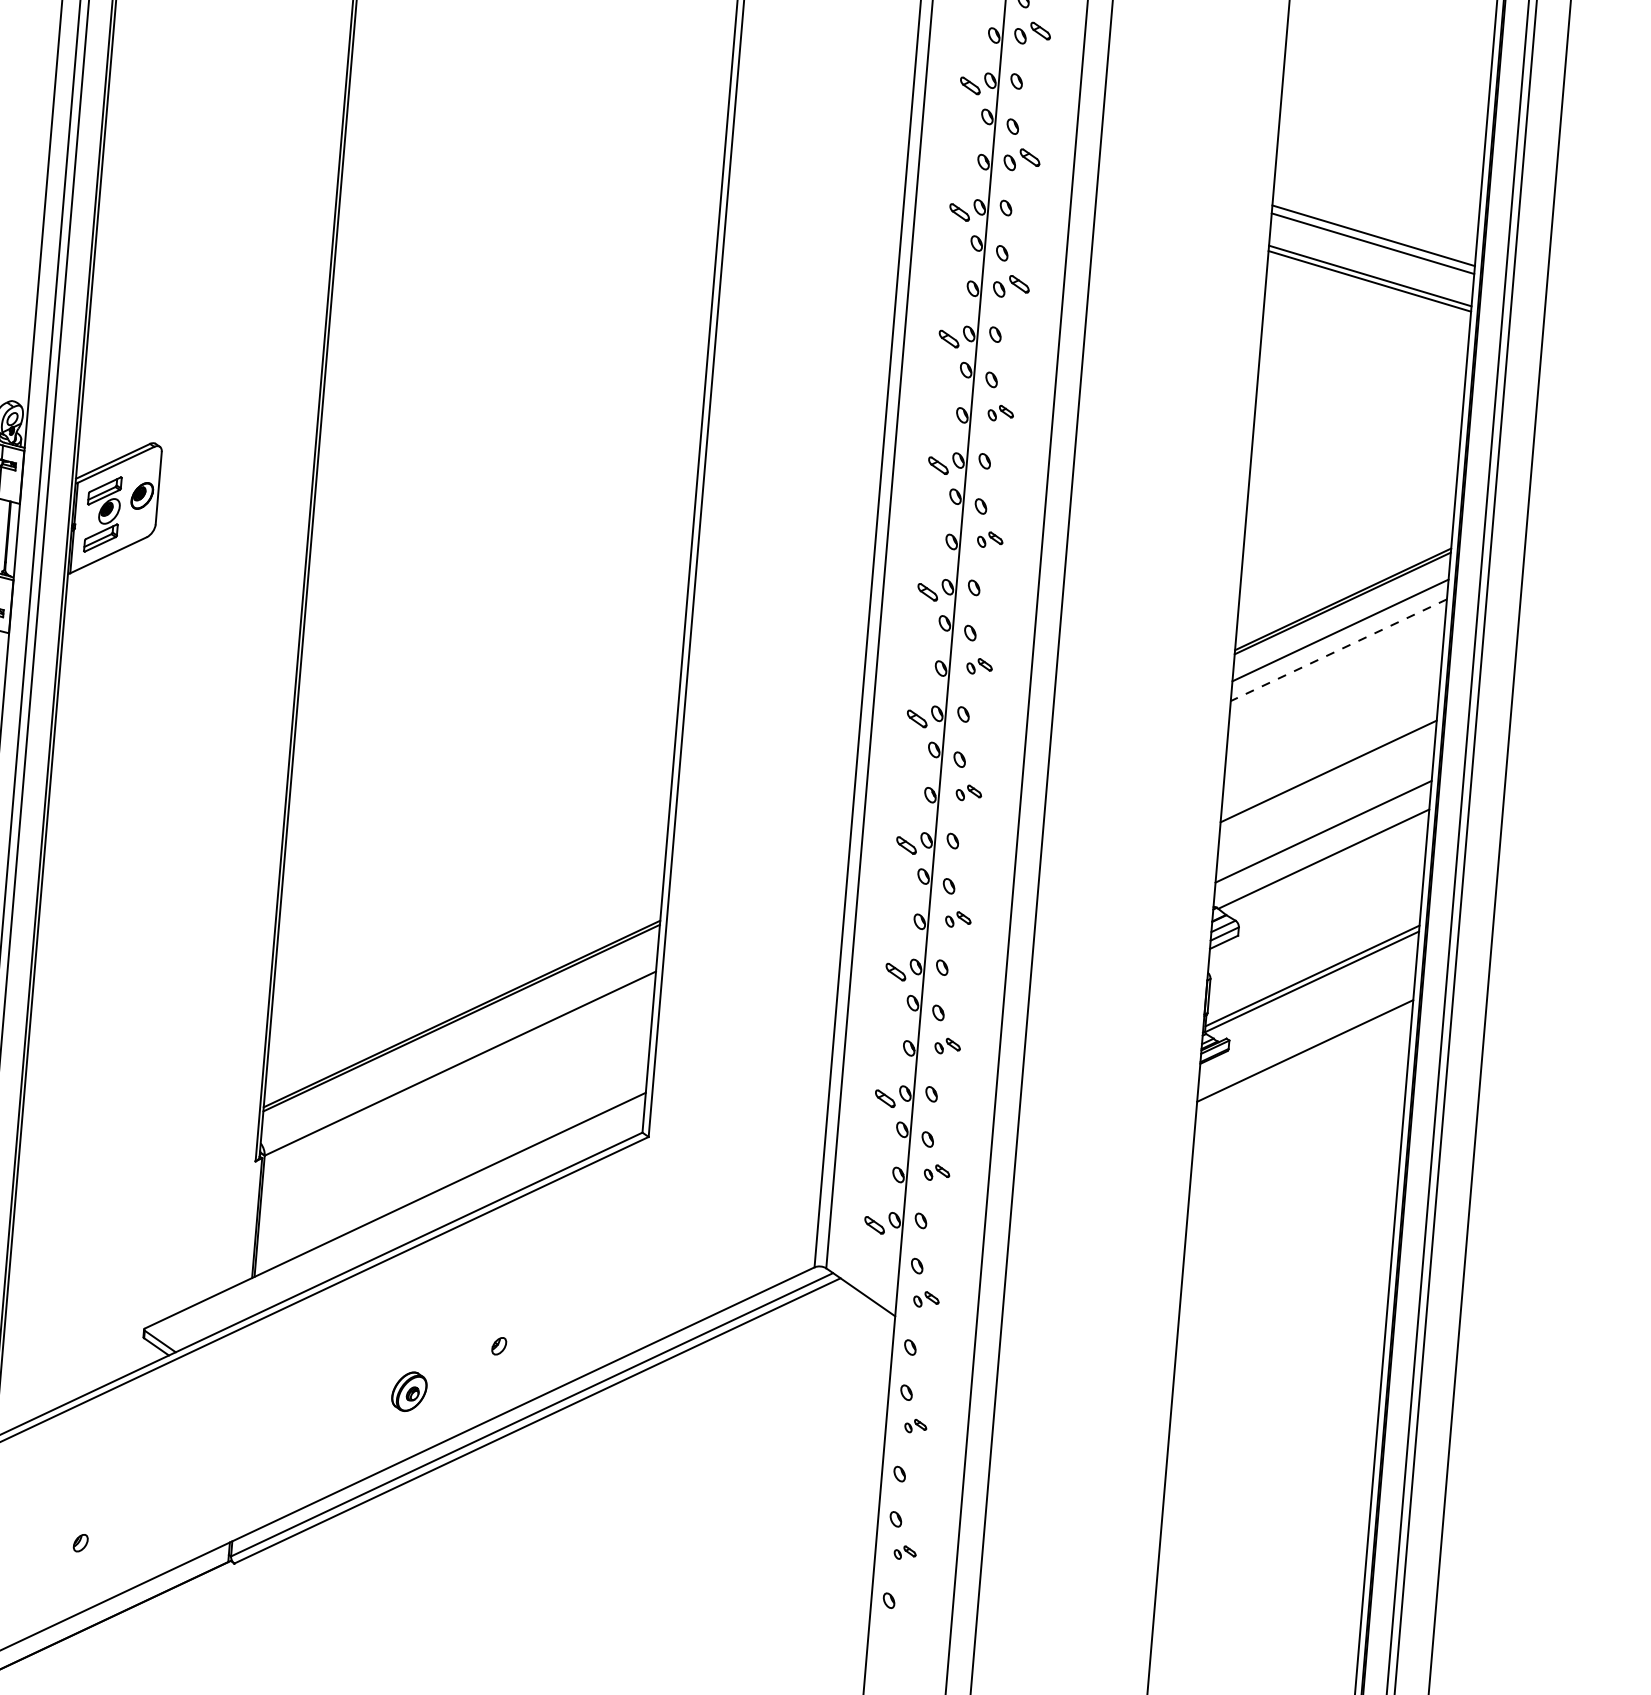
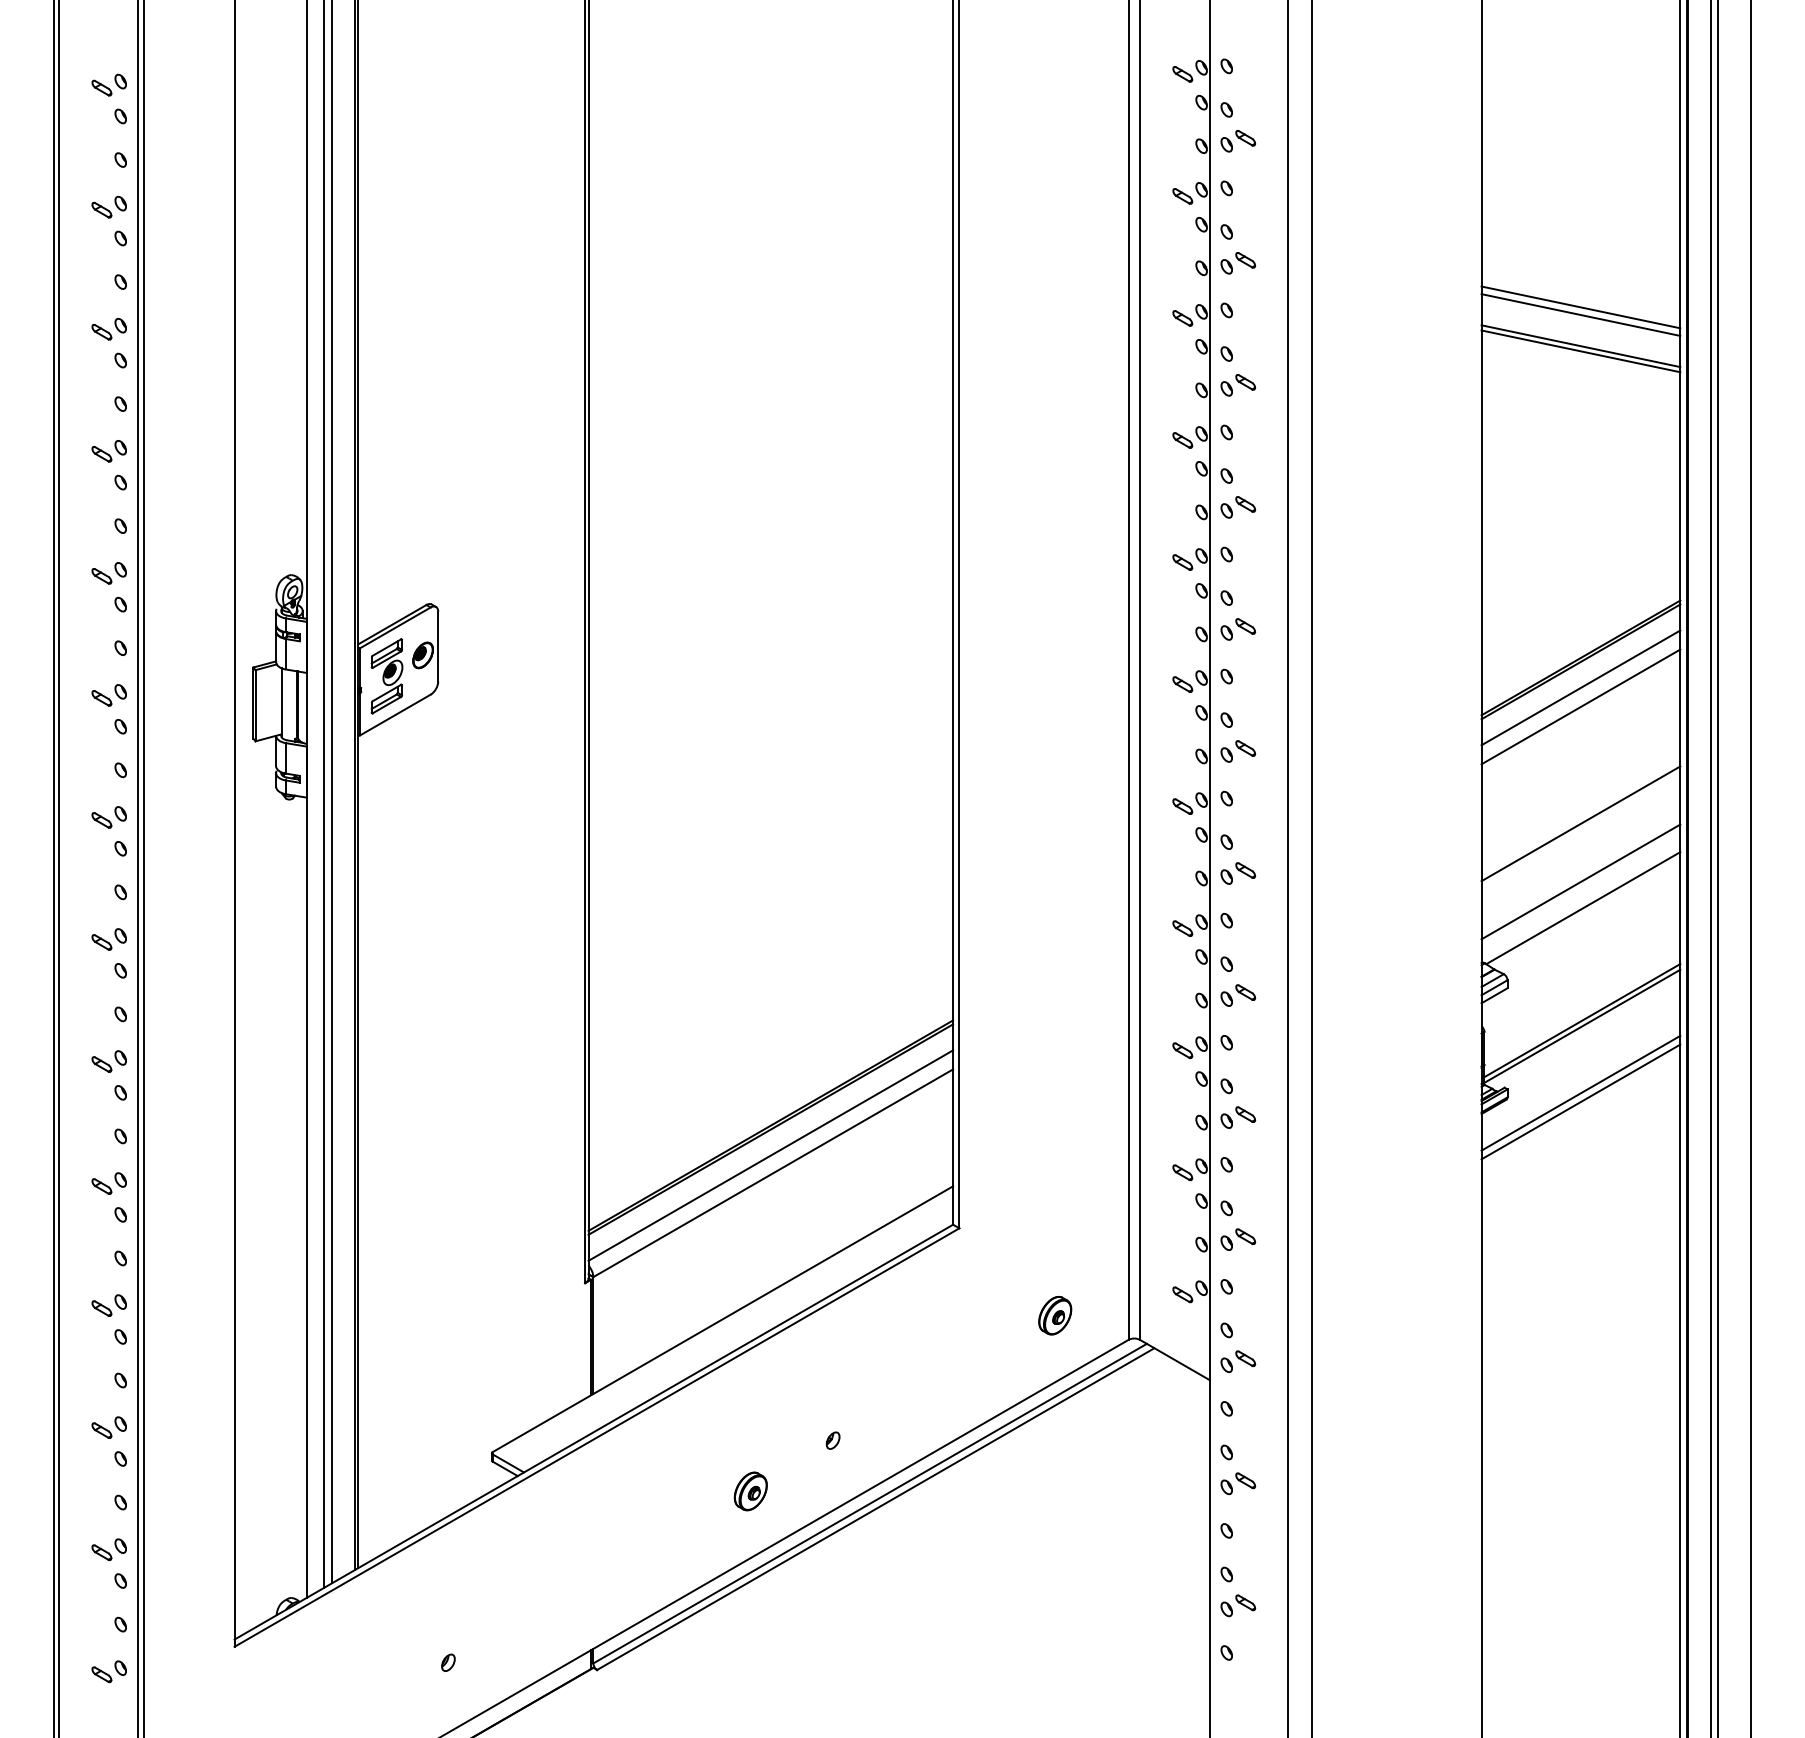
part: (1001, 413) -> (1238, 507), size x1.43
part: (990, 540) -> (1238, 629), size x1.43
line: (1338, 649) -> (1580, 706), dashed -> solid
part: (979, 666) -> (1238, 751), size x1.43
part: (969, 793) -> (1238, 873), size x1.43
part: (958, 919) -> (1238, 995), size x1.43
line: (459, 1044) -> (770, 1155), added
part: (947, 1046) -> (1238, 1117), size x1.43
line: (1304, 1059) -> (1580, 1101), added
part: (937, 1172) -> (1238, 1239), size x1.43
part: (740, 1235) -> (1055, 1315), added
part: (926, 1299) -> (1238, 1361), size x1.43
part: (916, 1425) -> (1238, 1483), size x1.67
part: (905, 1552) -> (1238, 1605), size x1.67

